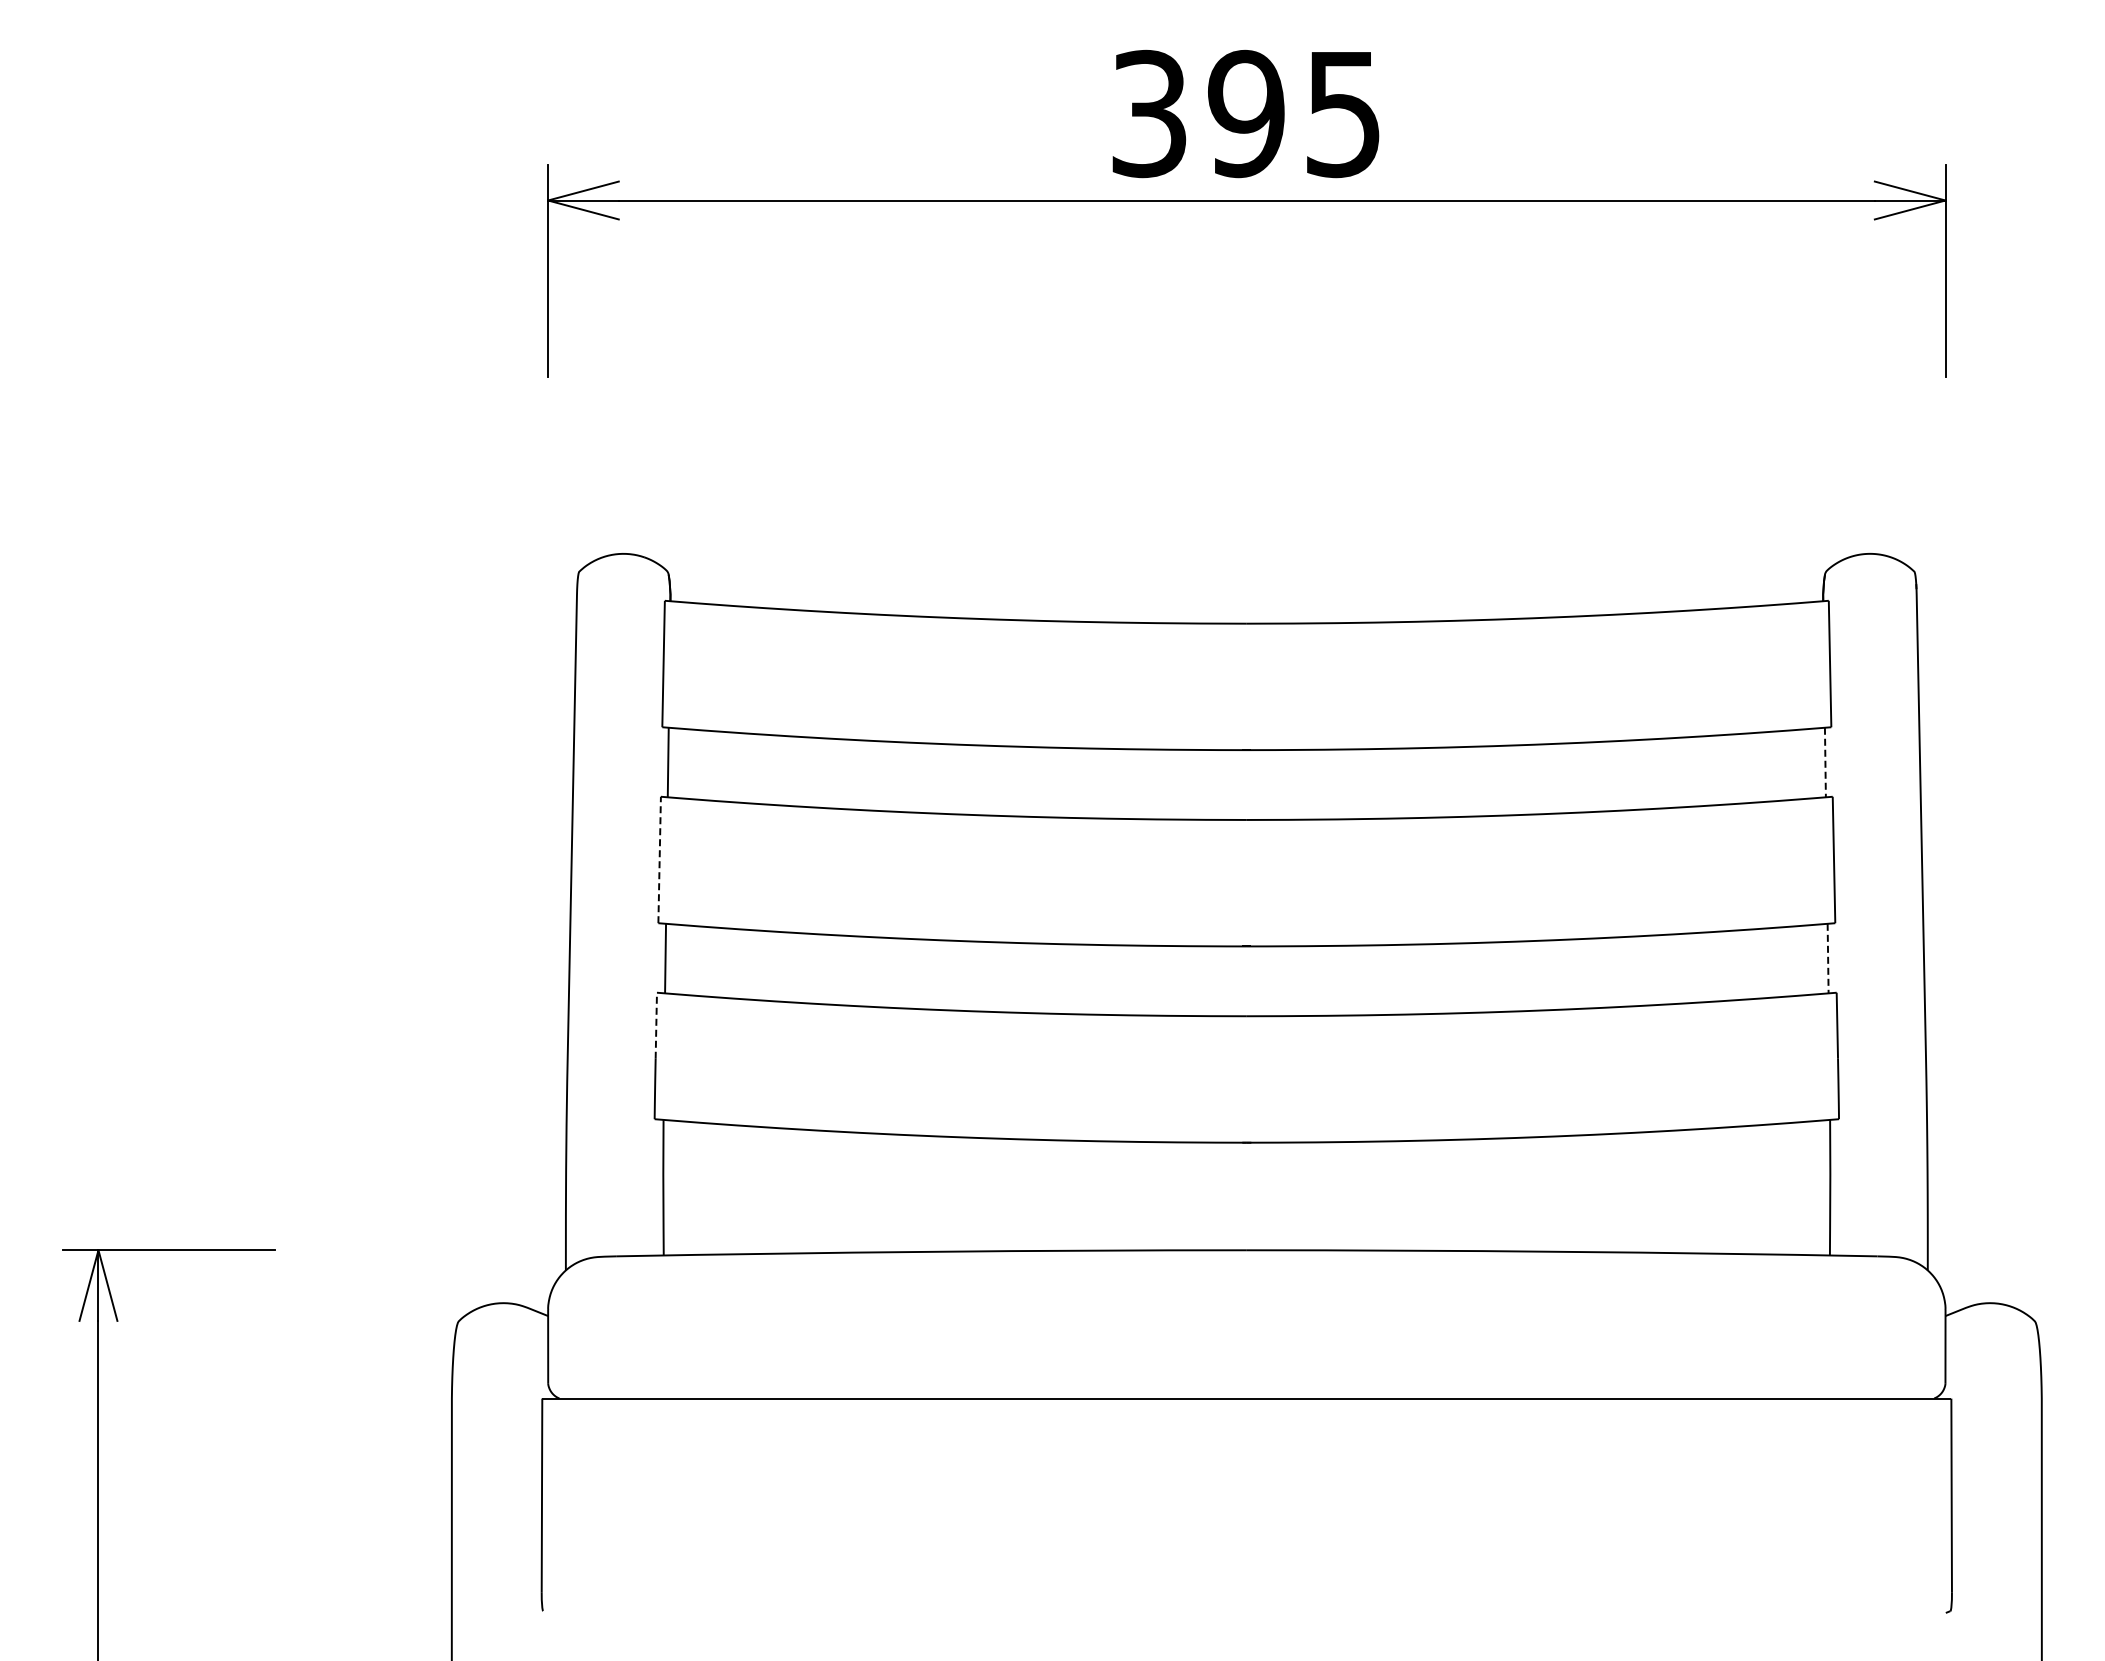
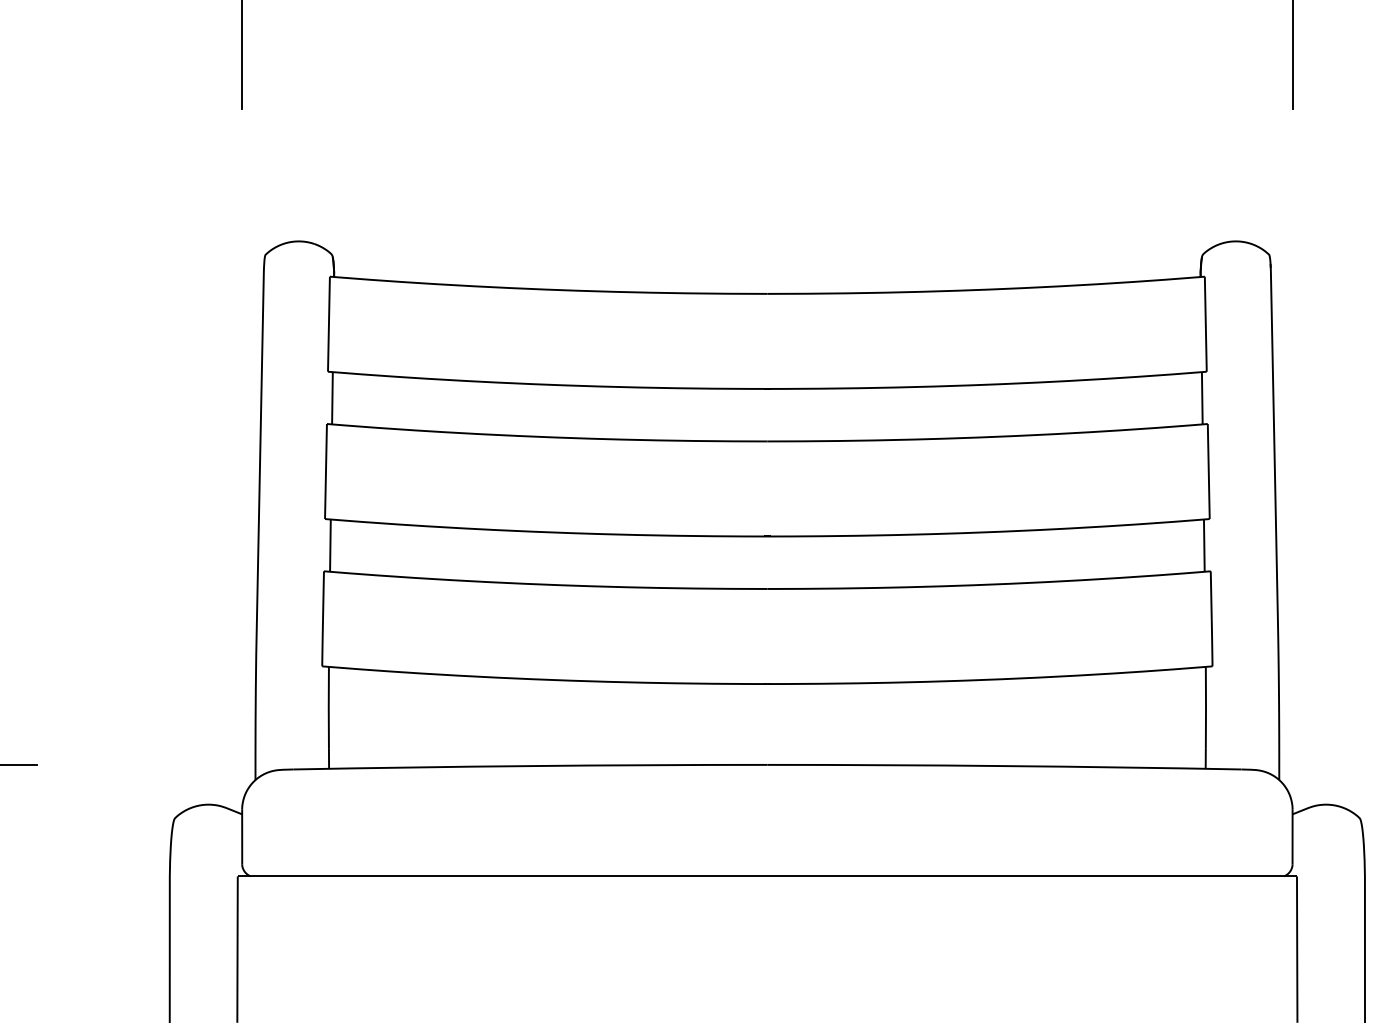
line: (1825, 762) -> (1202, 398), dashed -> solid
line: (659, 859) -> (325, 471), dashed -> solid
line: (1828, 958) -> (1204, 545), dashed -> solid
line: (656, 1025) -> (323, 595), dashed -> solid

